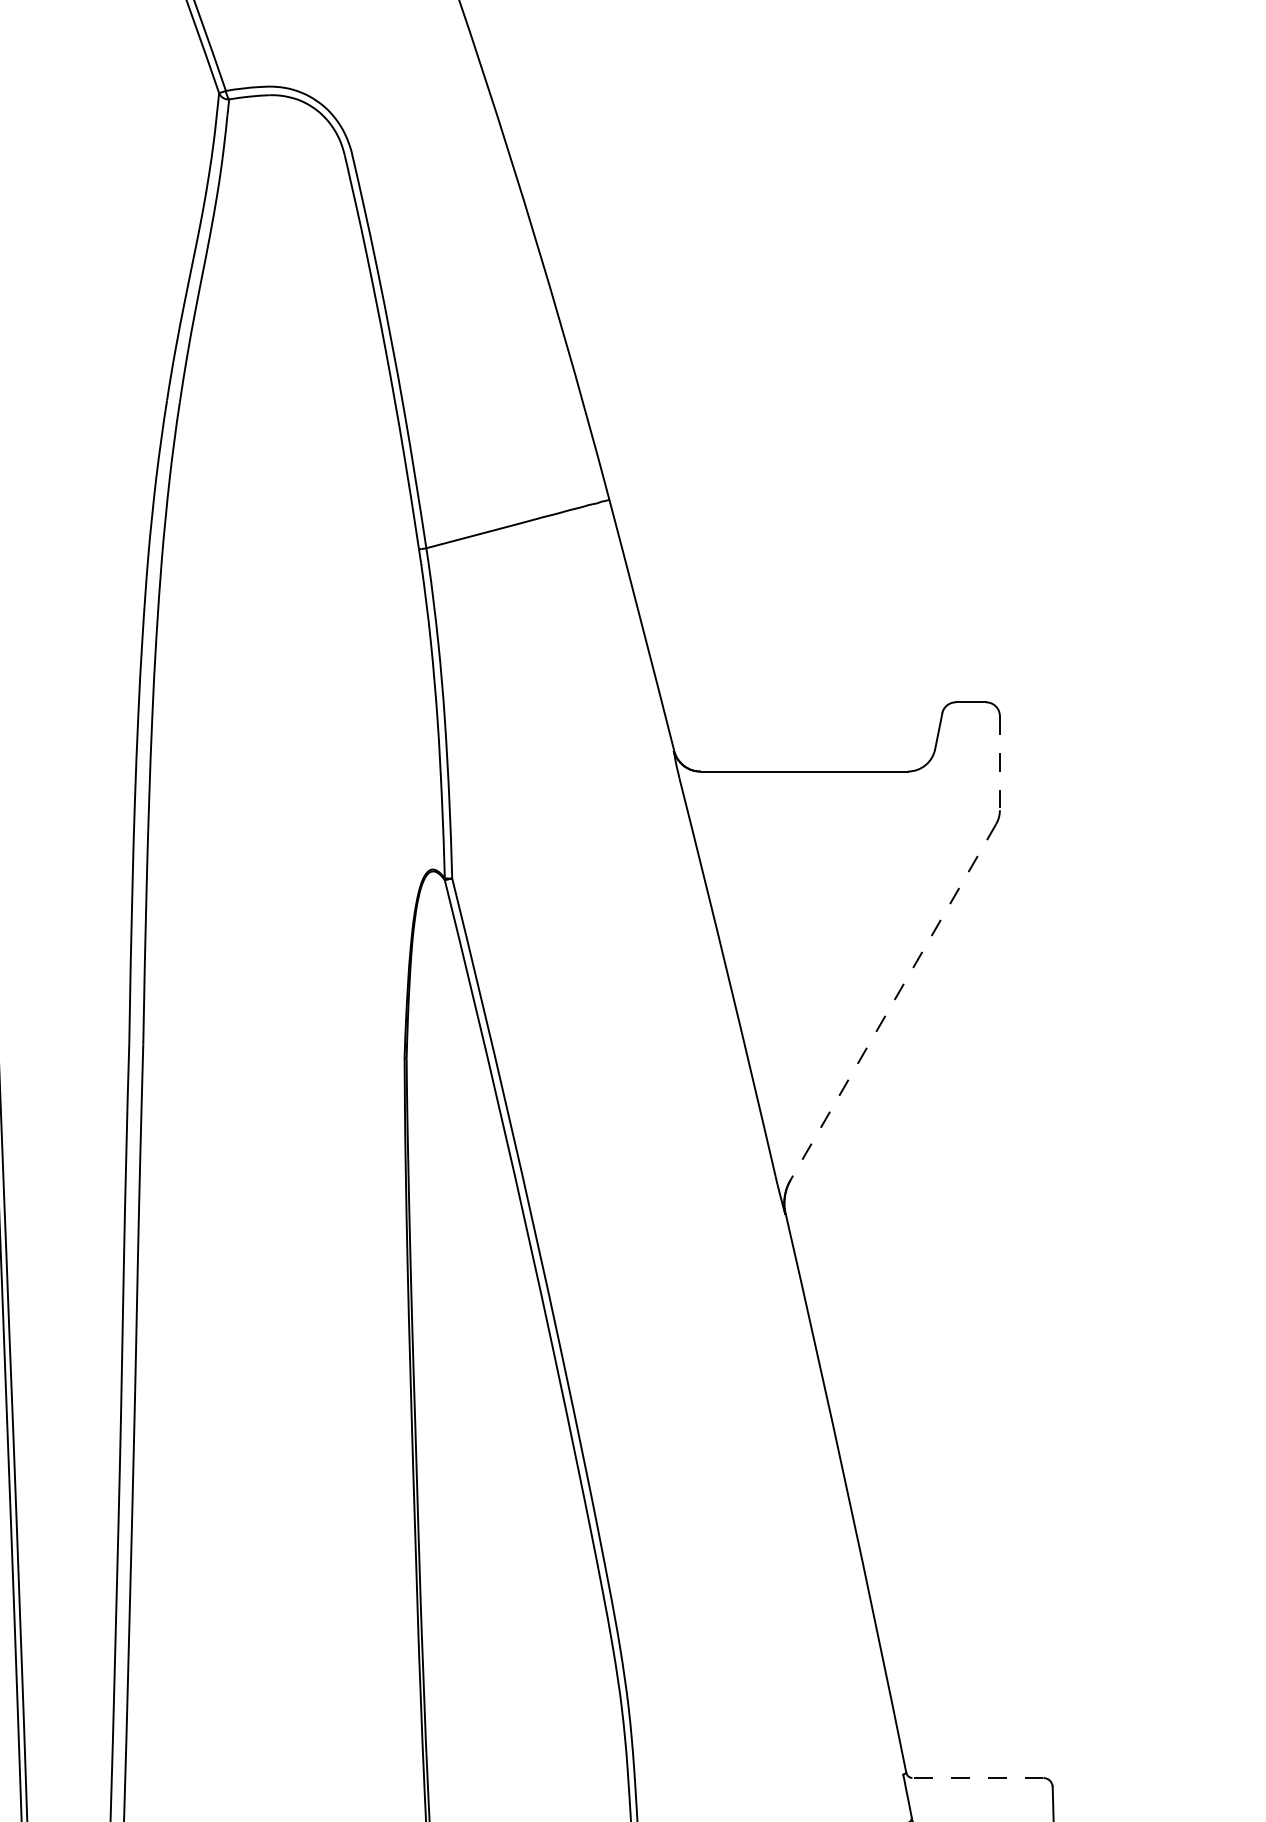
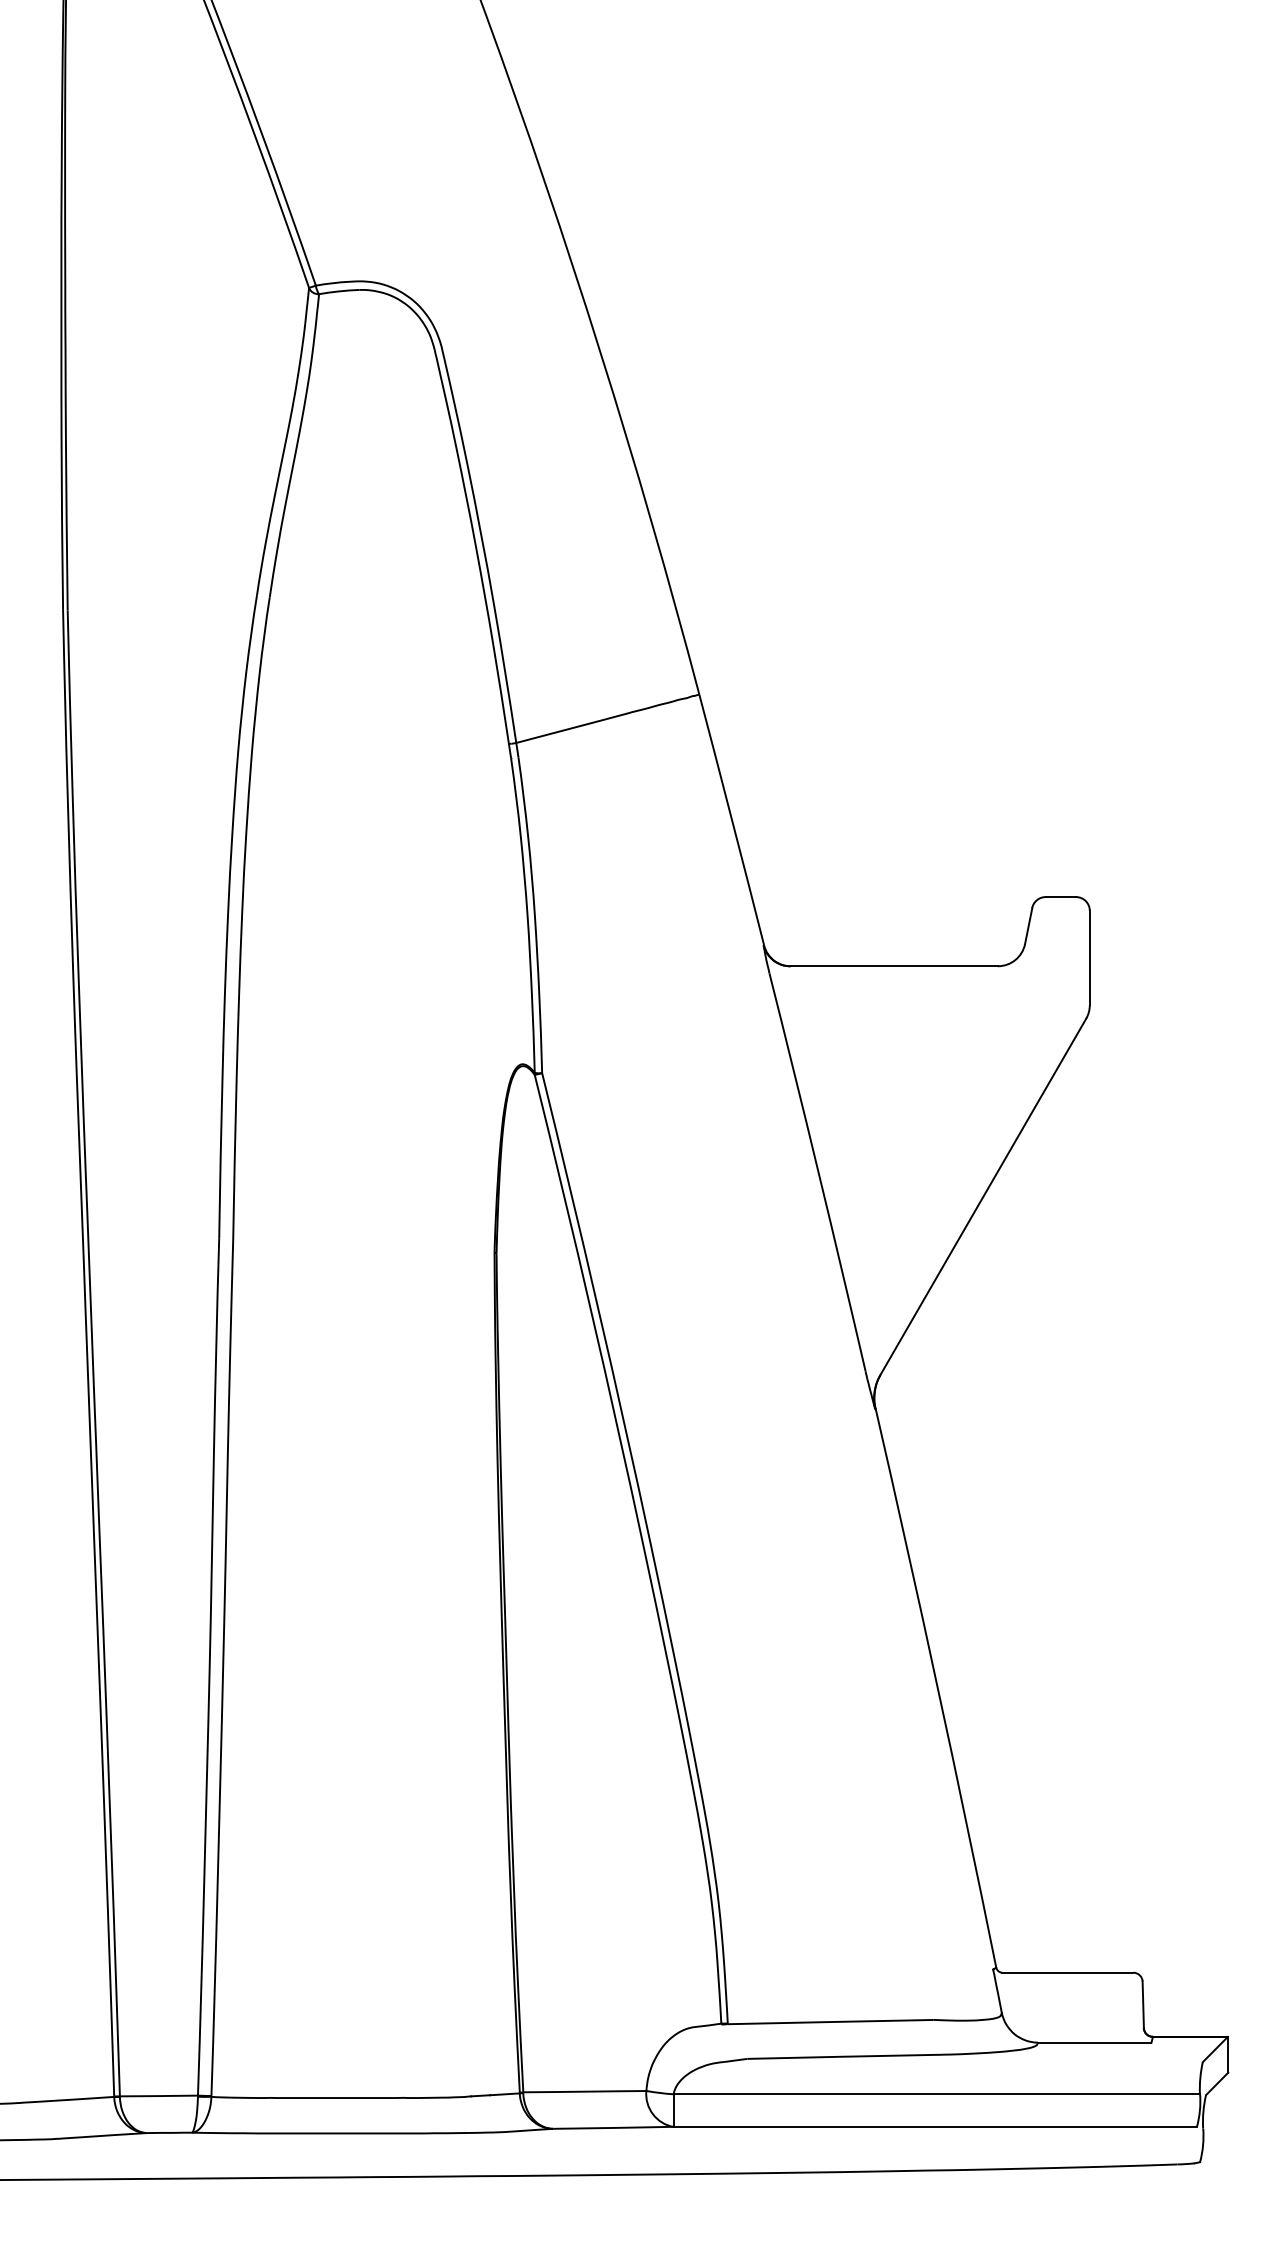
line: (999, 763) -> (1089, 958), dashed -> solid
line: (893, 1002) -> (983, 1197), dashed -> solid
line: (977, 1777) -> (1067, 1972), dashed -> solid

